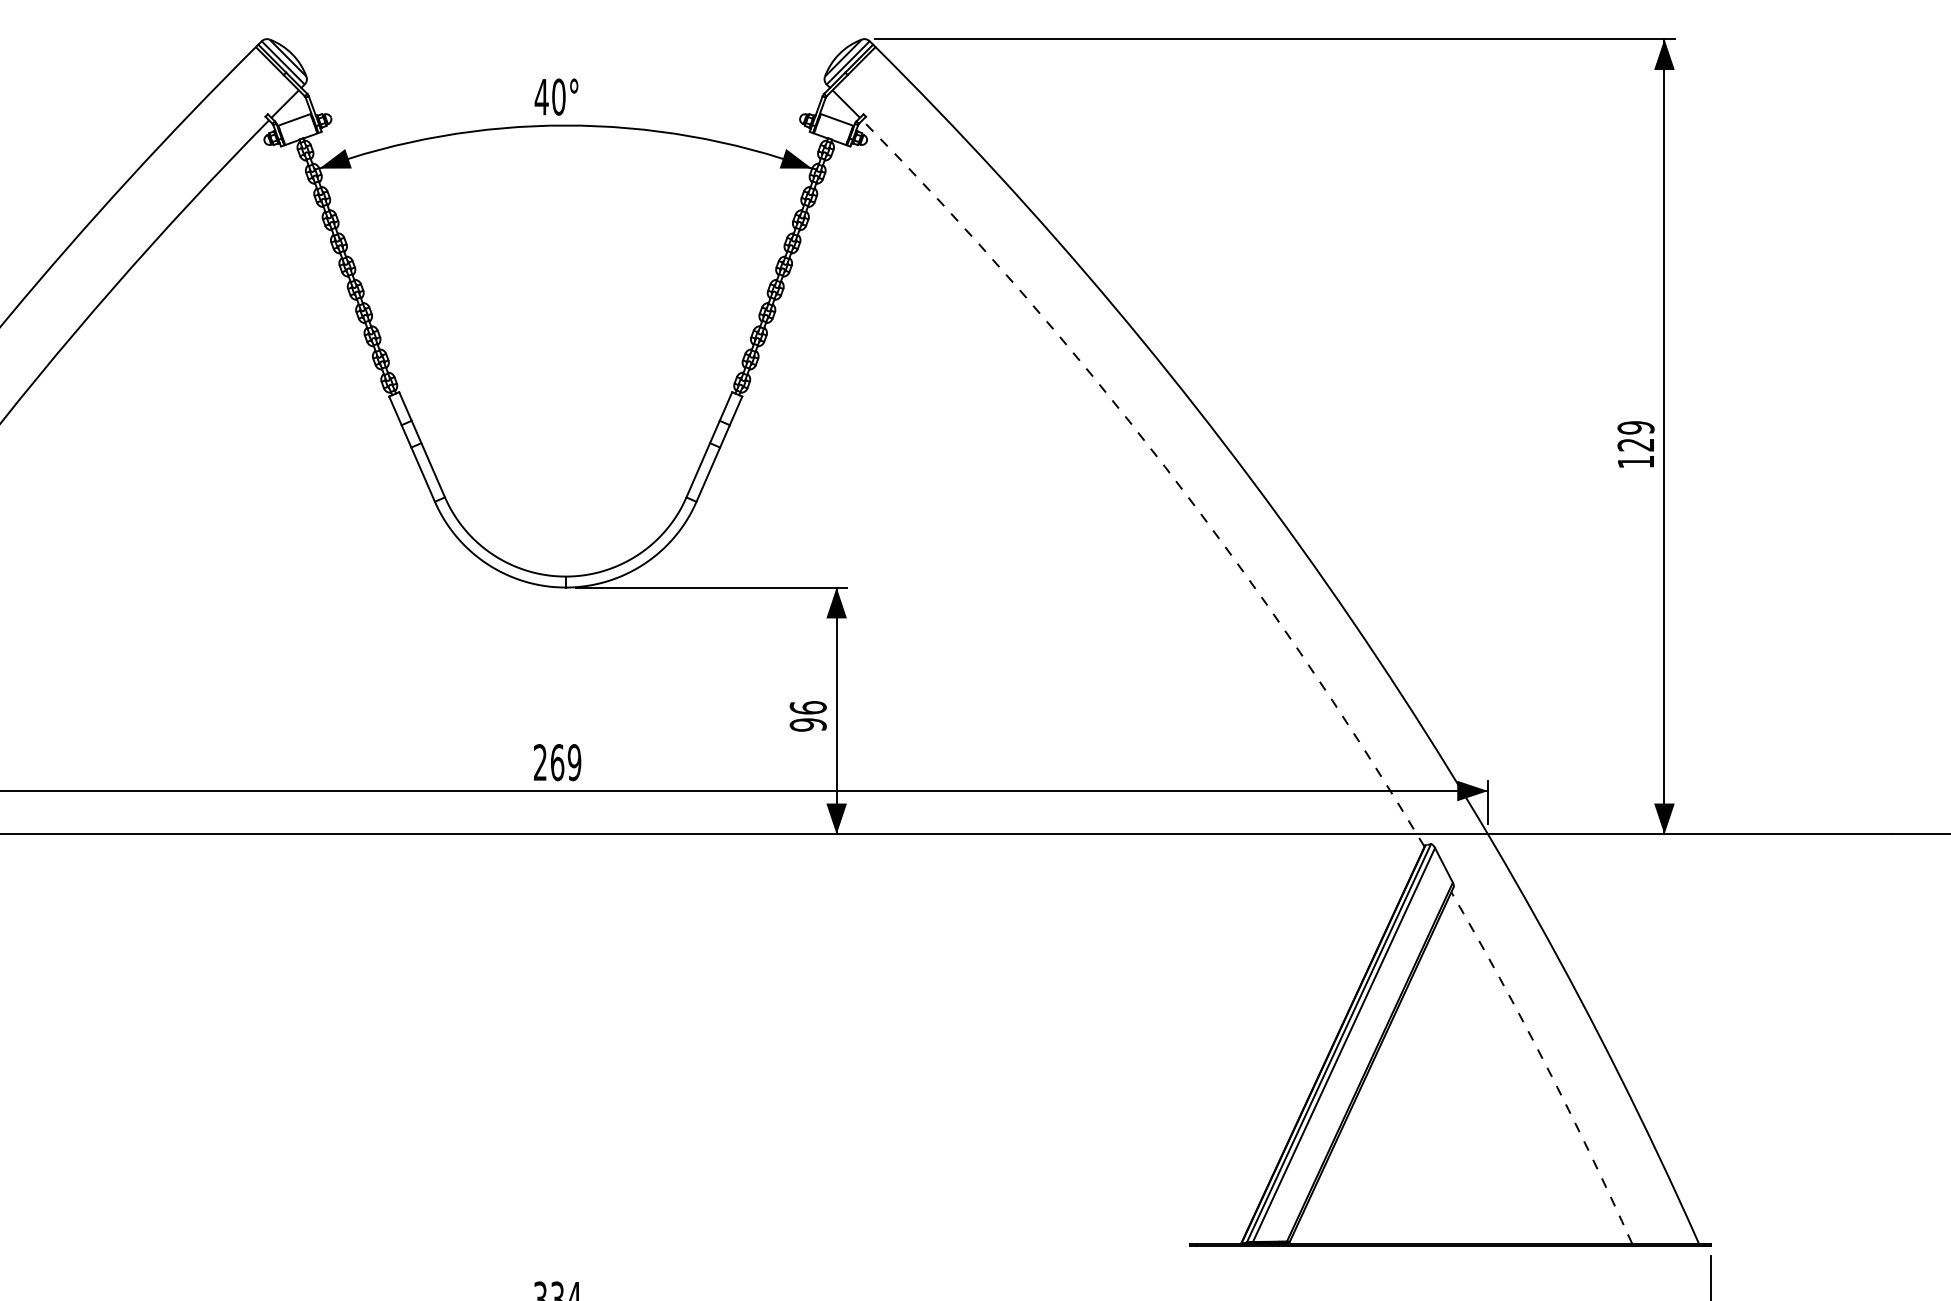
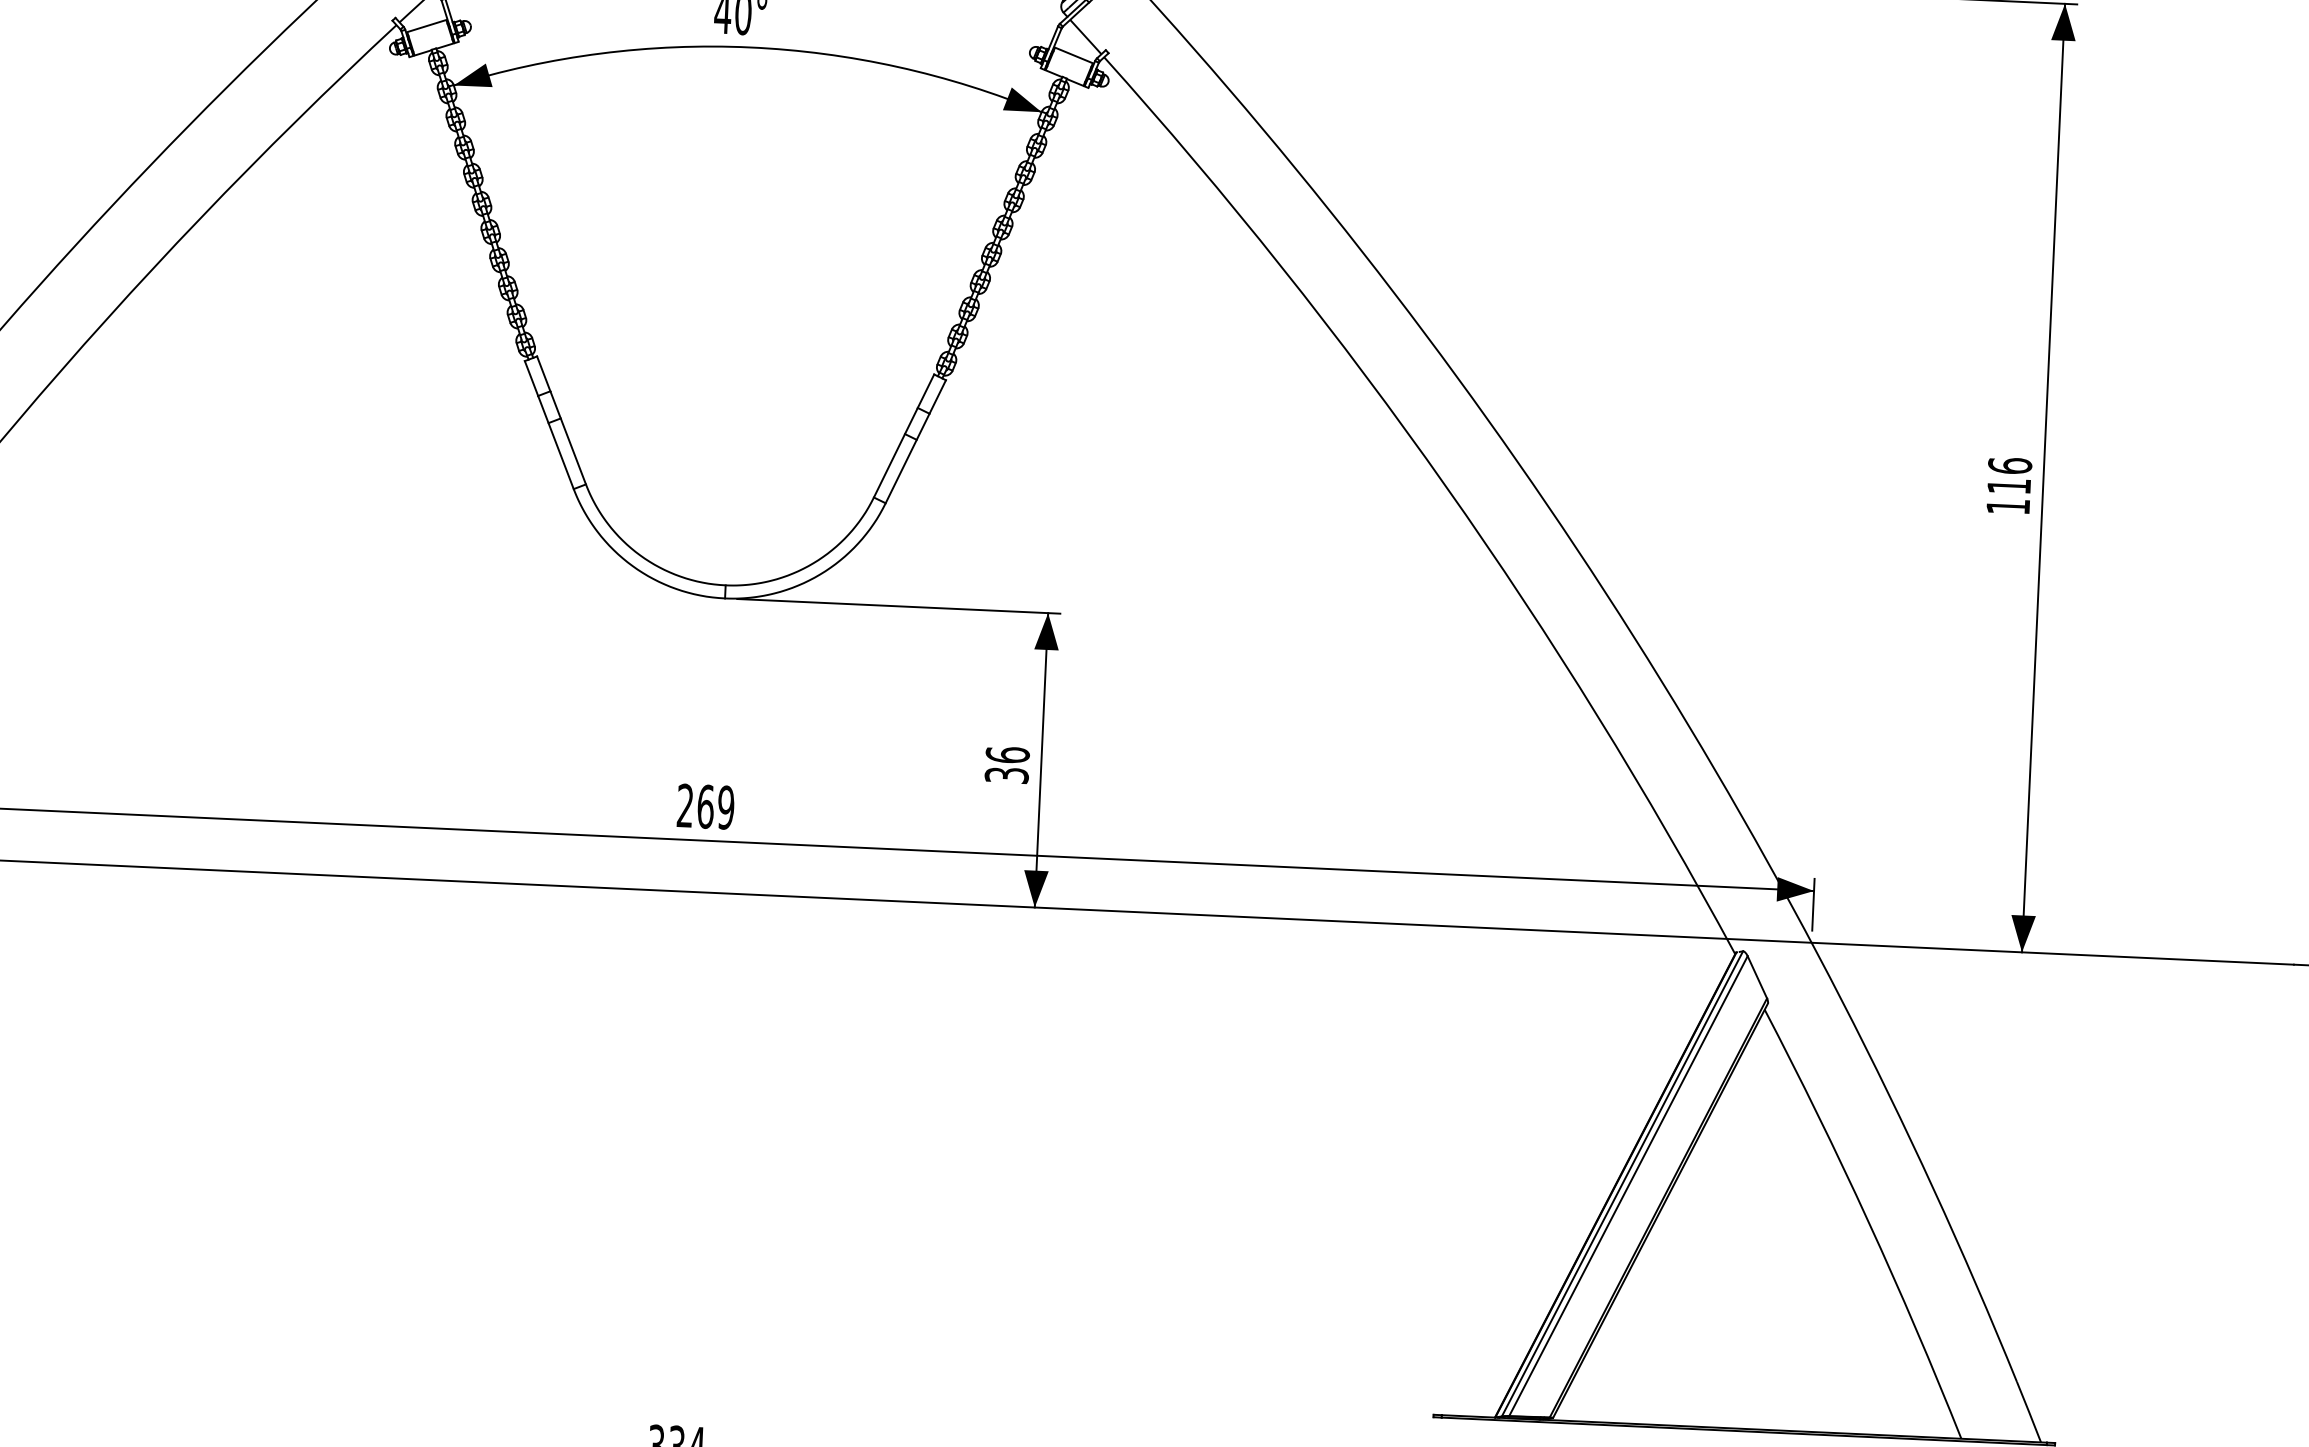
text: (1635, 436) -> (2009, 476), 129 -> 116
arc: (1165, 466) -> (1446, 486), dashed -> solid
text: (807, 724) -> (1005, 774), 96 -> 36
arc: (1546, 1065) -> (1868, 1221), dashed -> solid

